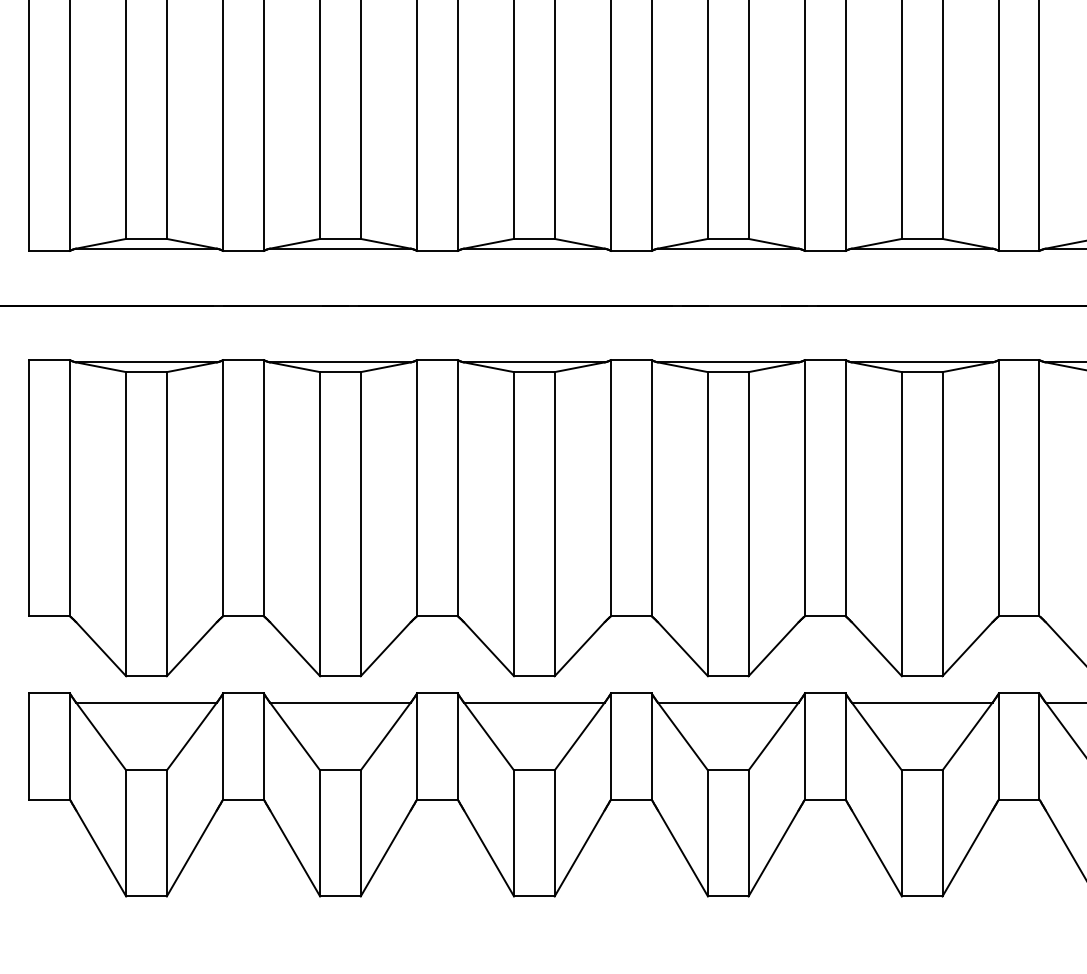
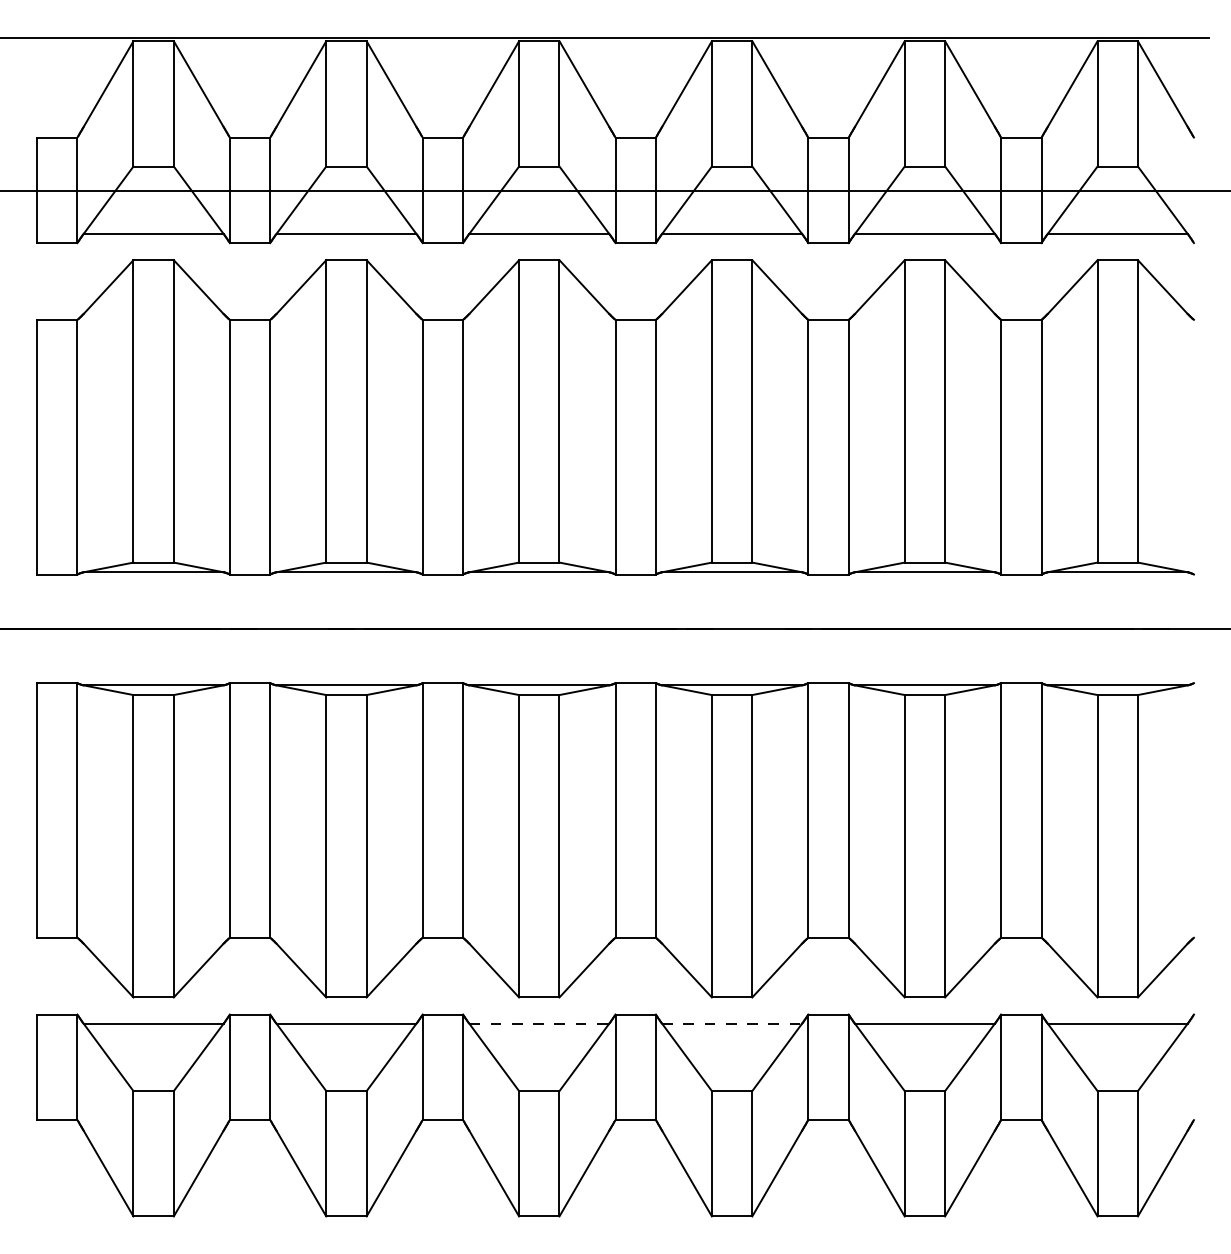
line: (534, 702) -> (539, 1023), solid -> dashed
line: (728, 702) -> (732, 1023), solid -> dashed

